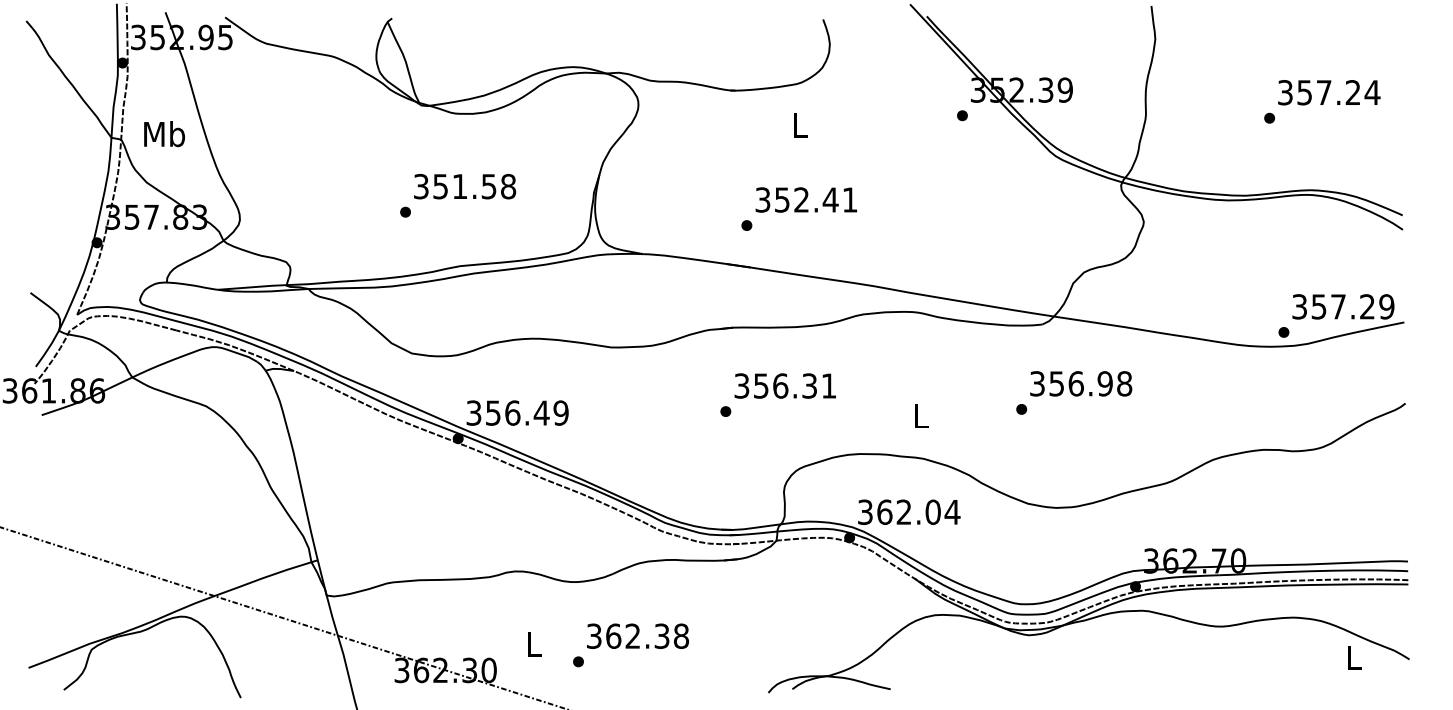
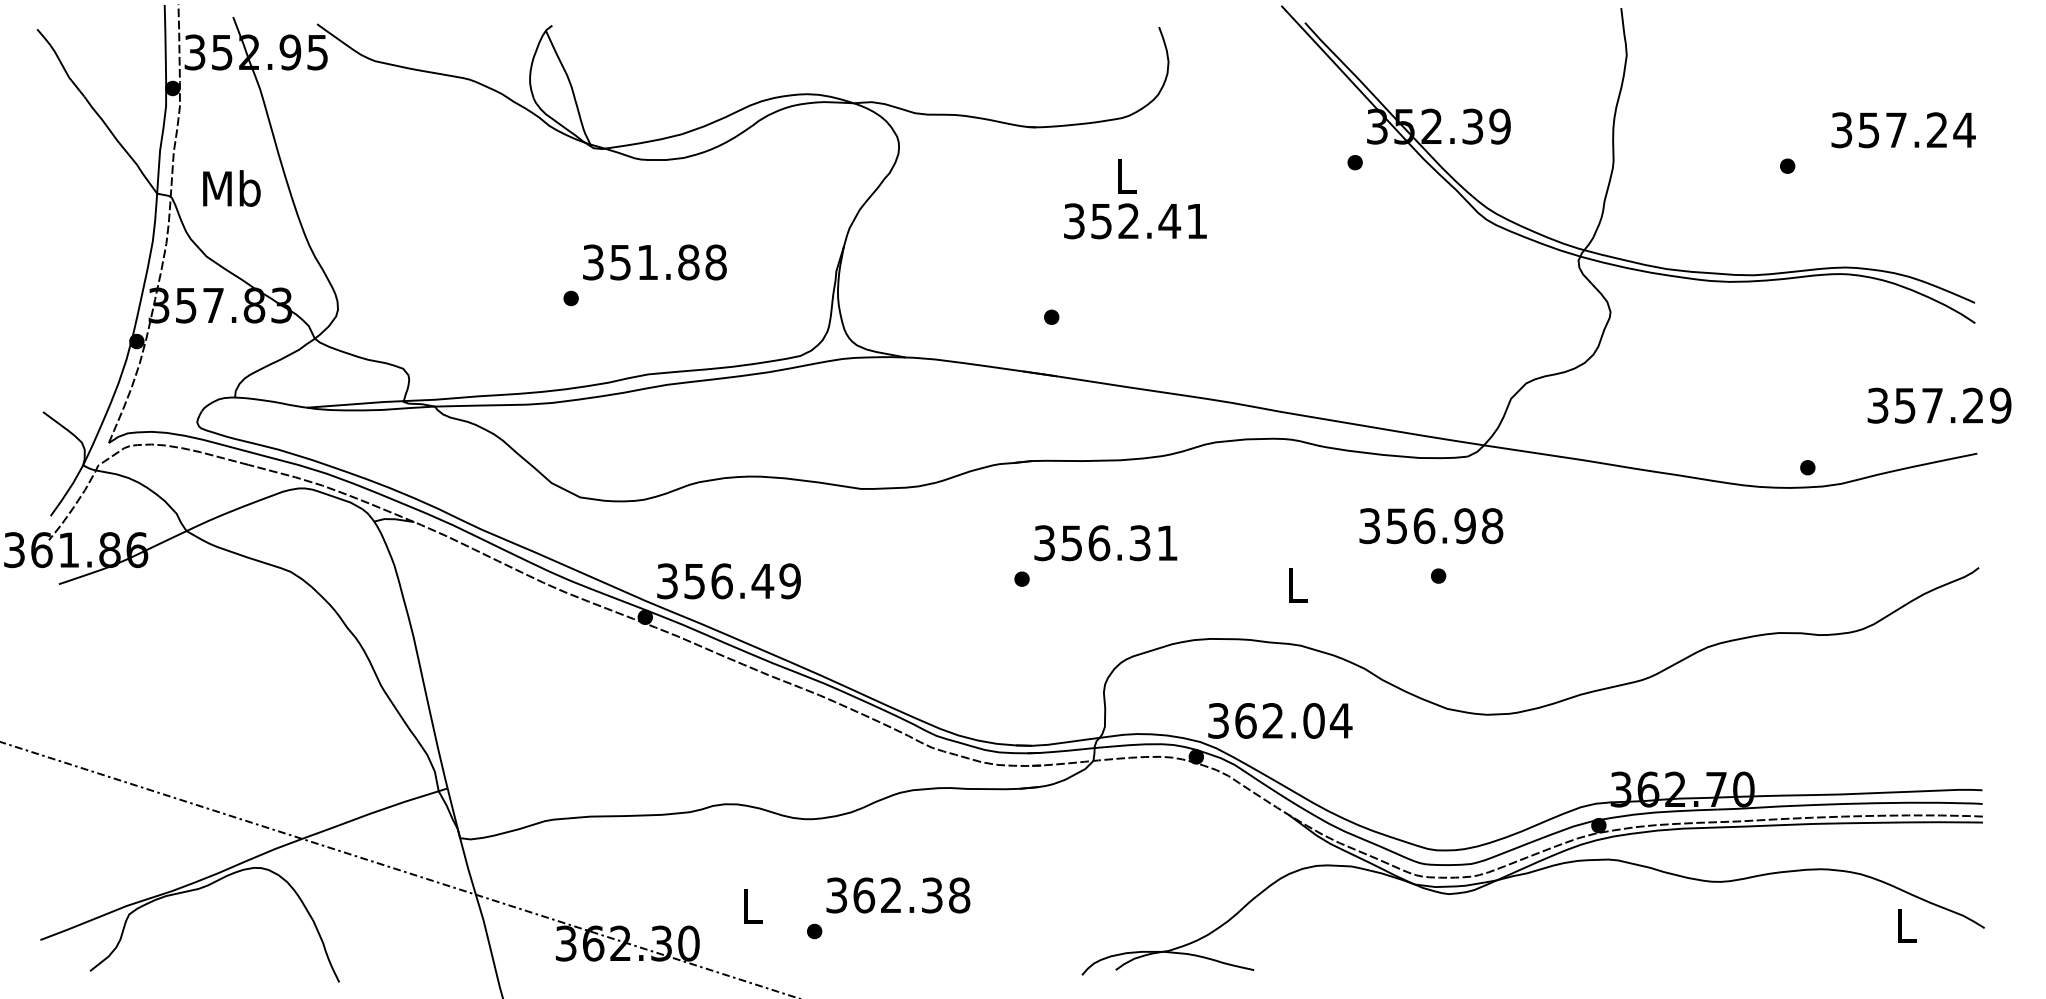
text: (1329, 92) -> (1903, 130), moved
text: (488, 186) -> (688, 262), 351.58 -> 351.88
text: (806, 200) -> (1135, 221), moved
text: (1343, 306) -> (1939, 405), moved
text: (1081, 384) -> (1431, 526), moved

